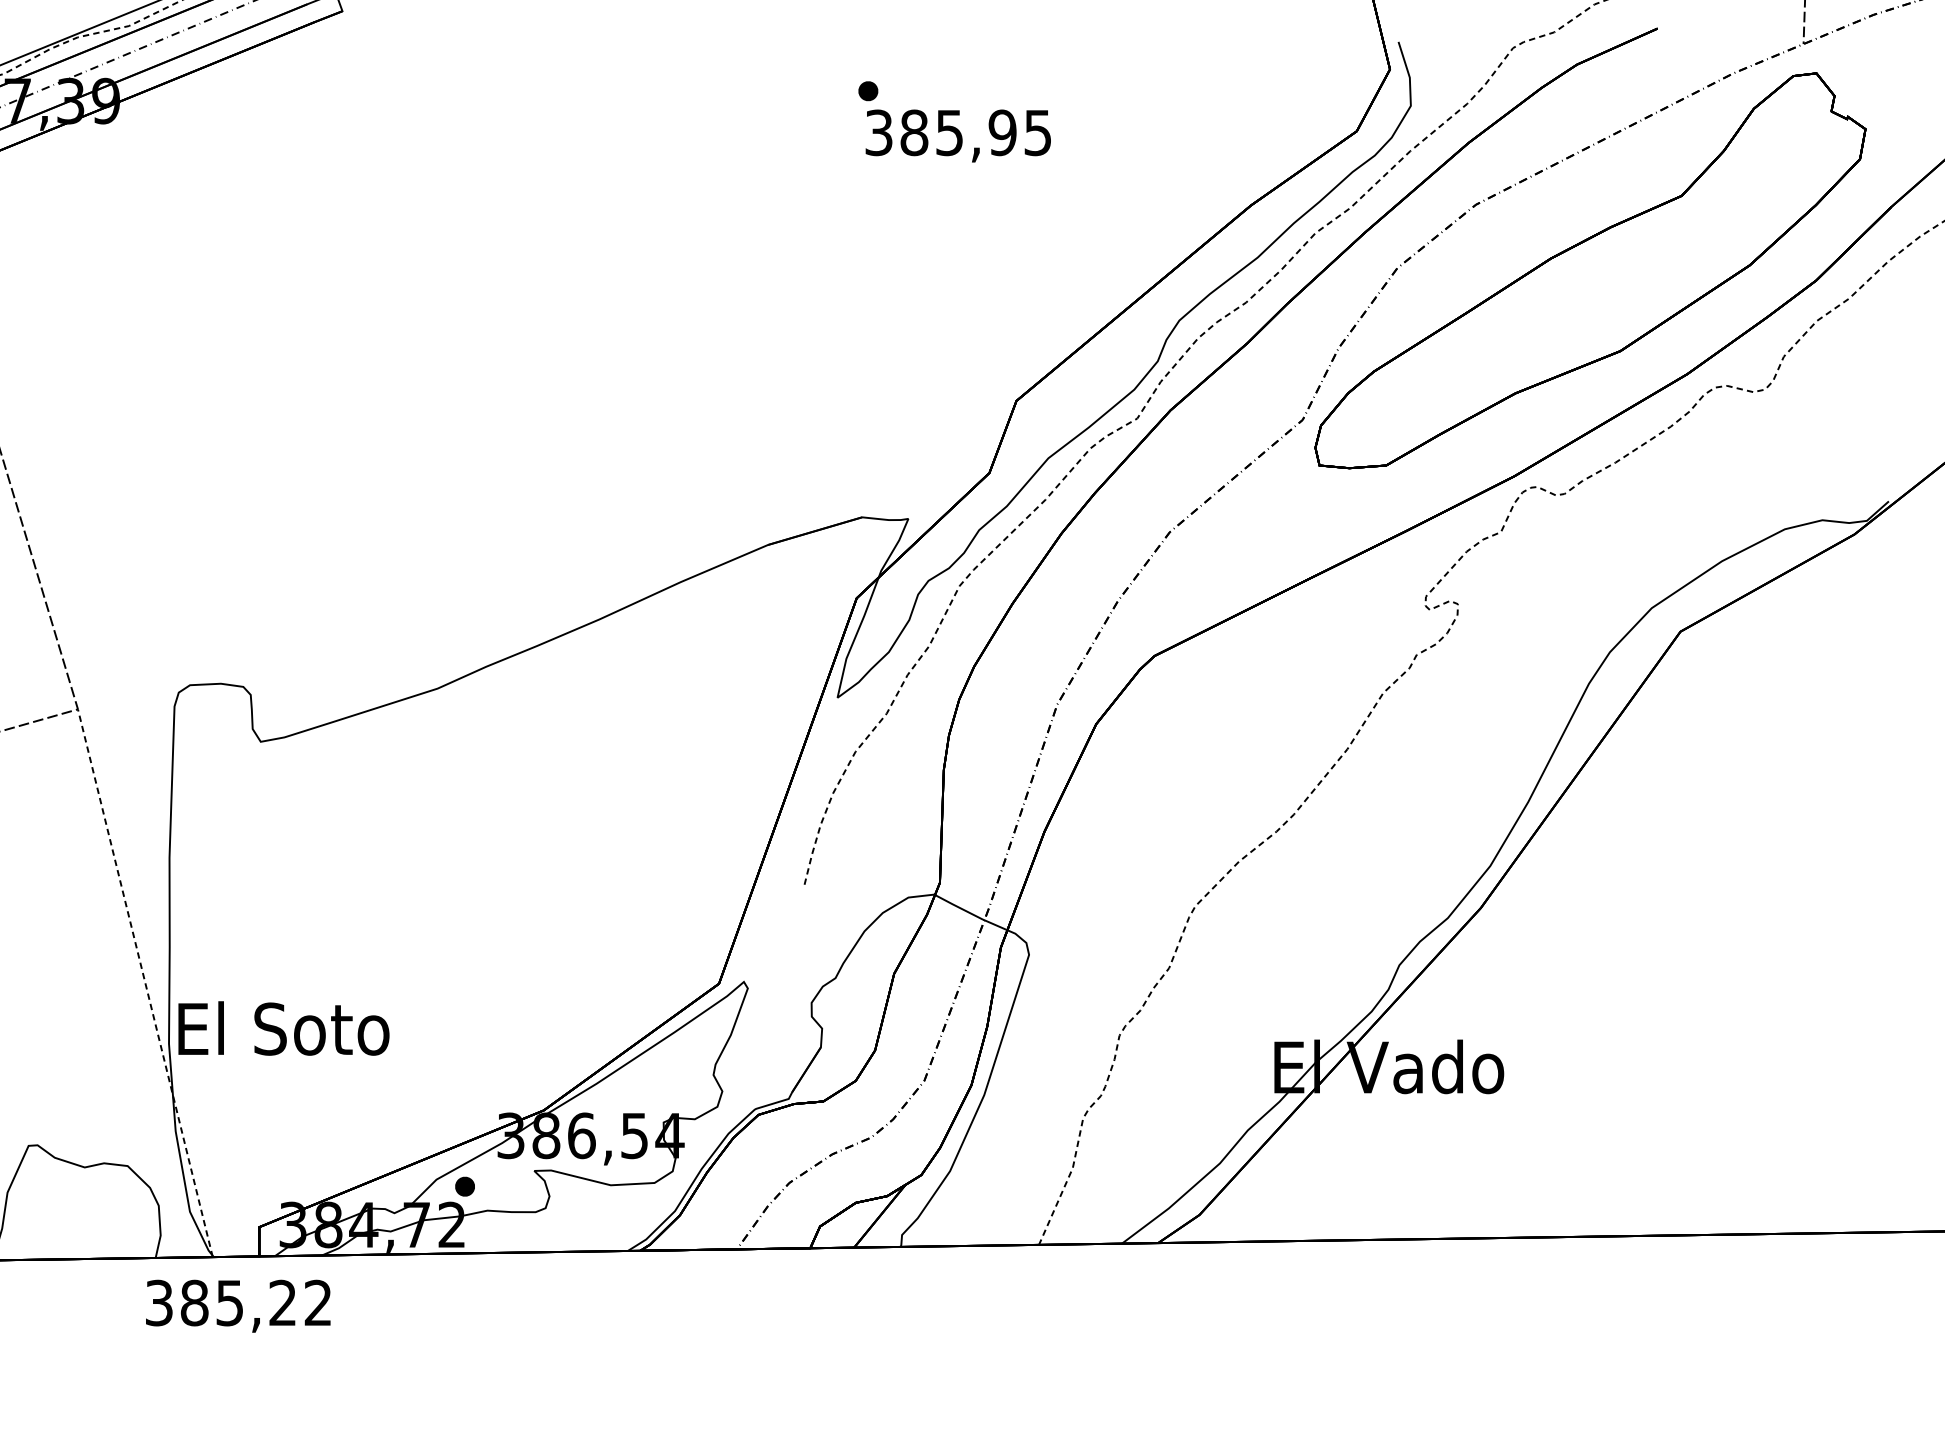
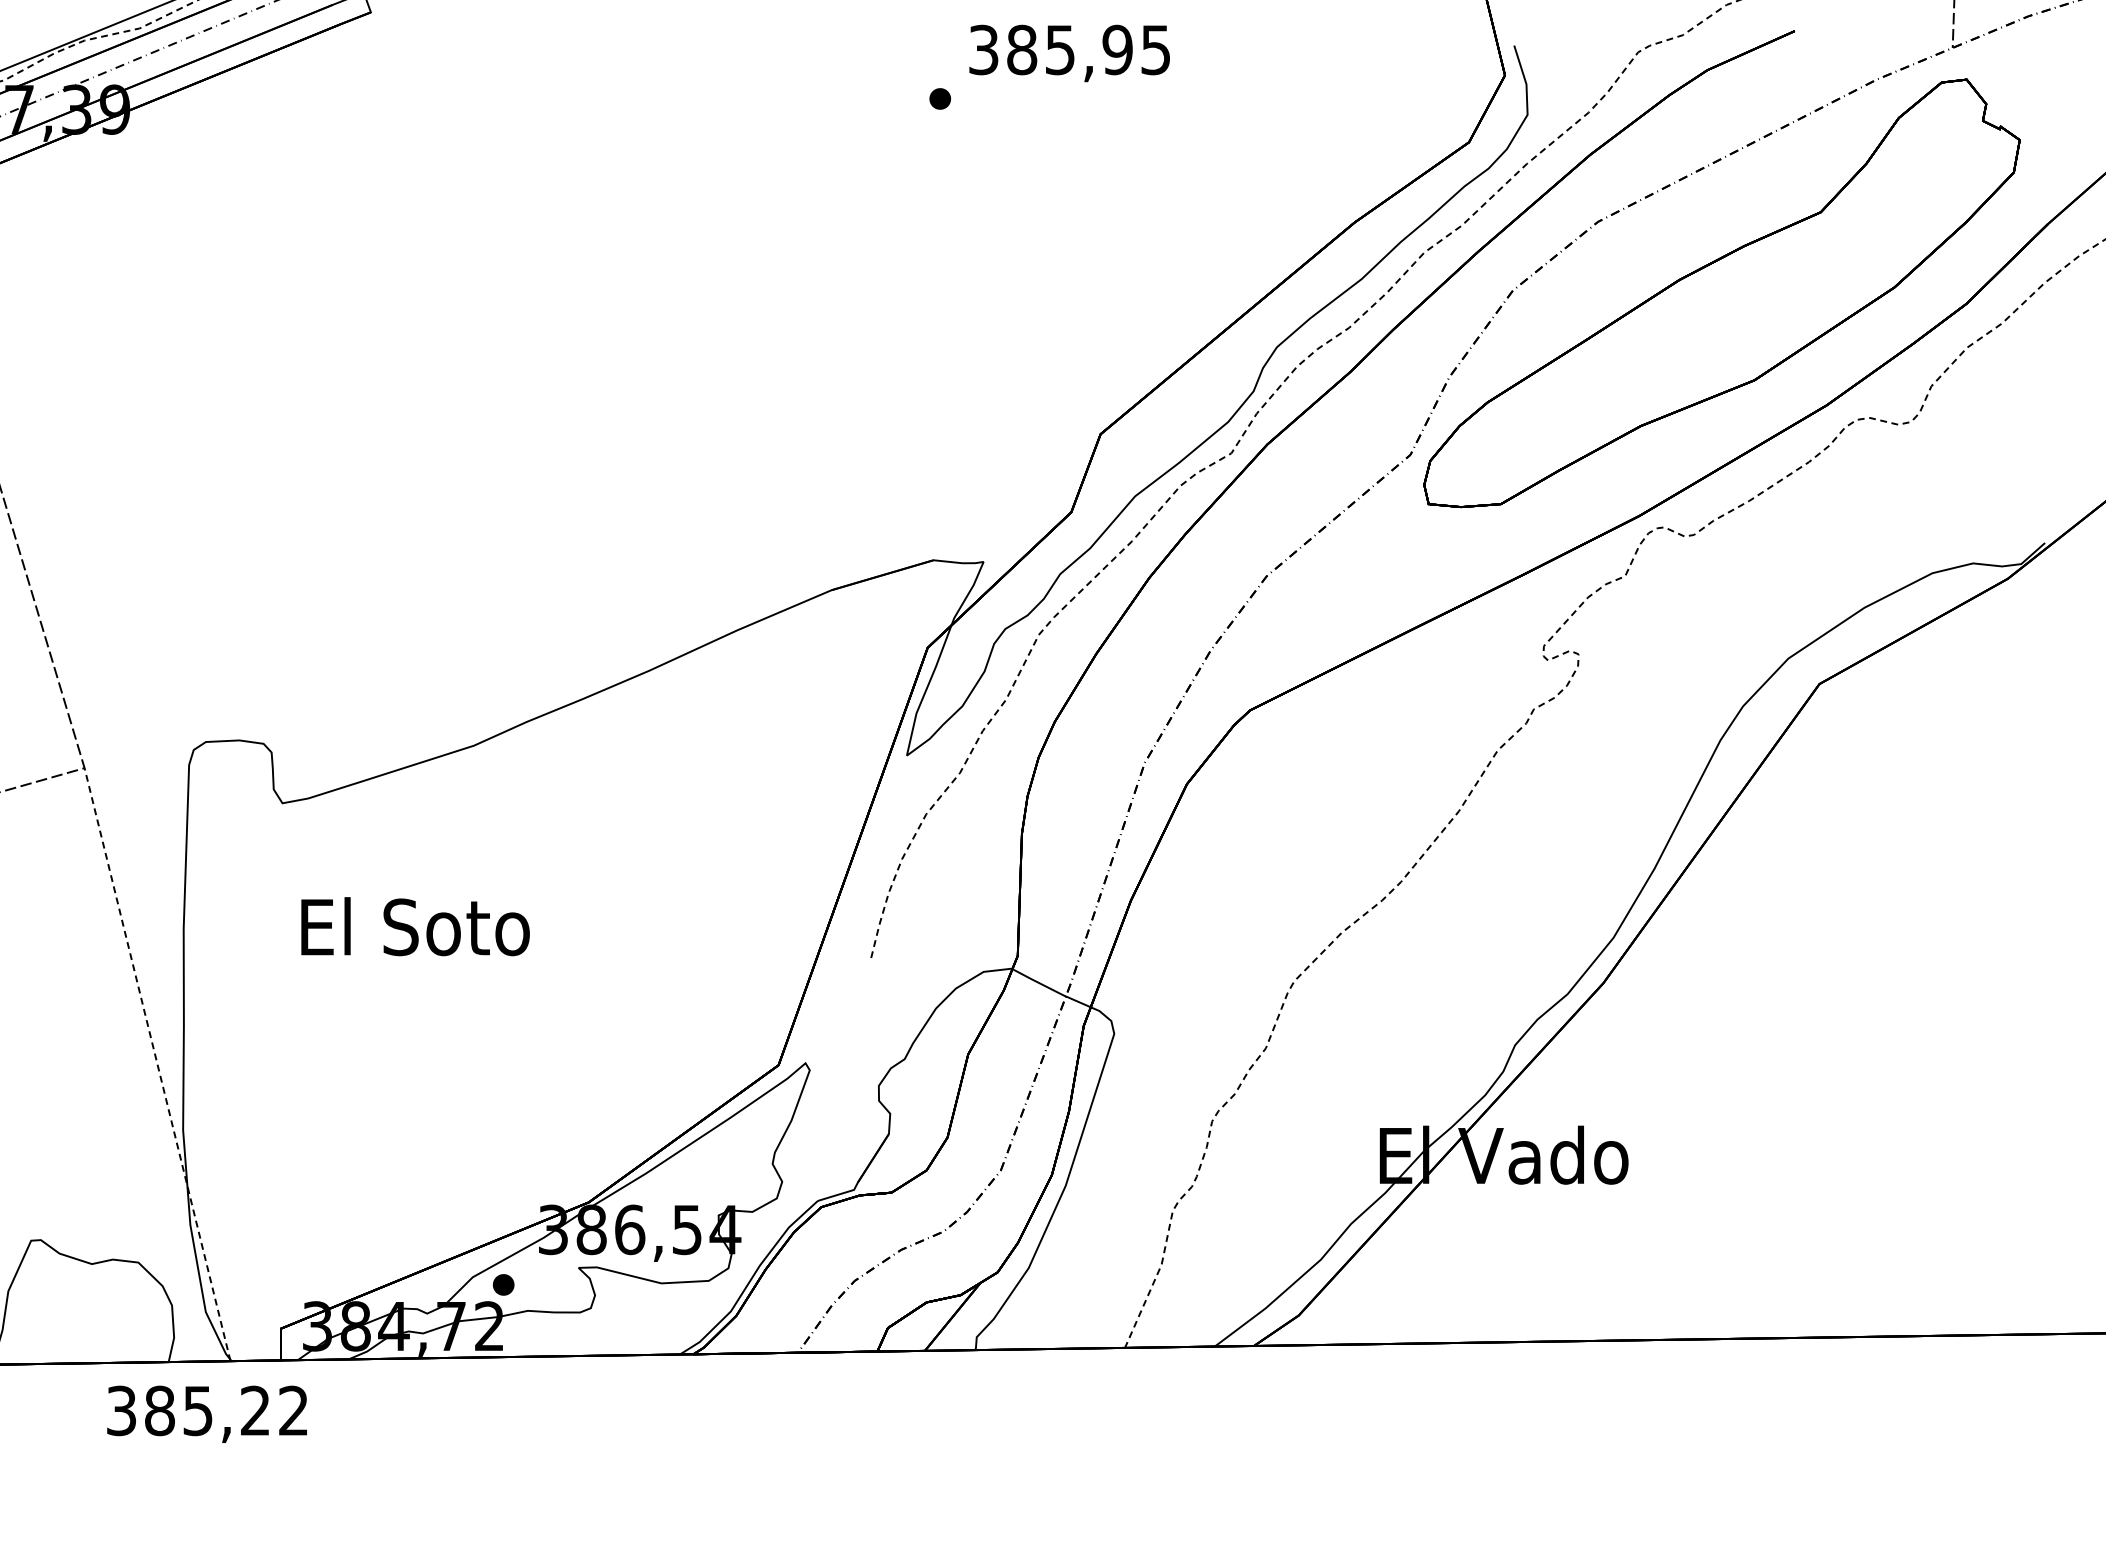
text: (958, 136) -> (1069, 53), moved
text: (283, 1028) -> (415, 926), moved
text: (237, 1305) -> (206, 1413), moved

